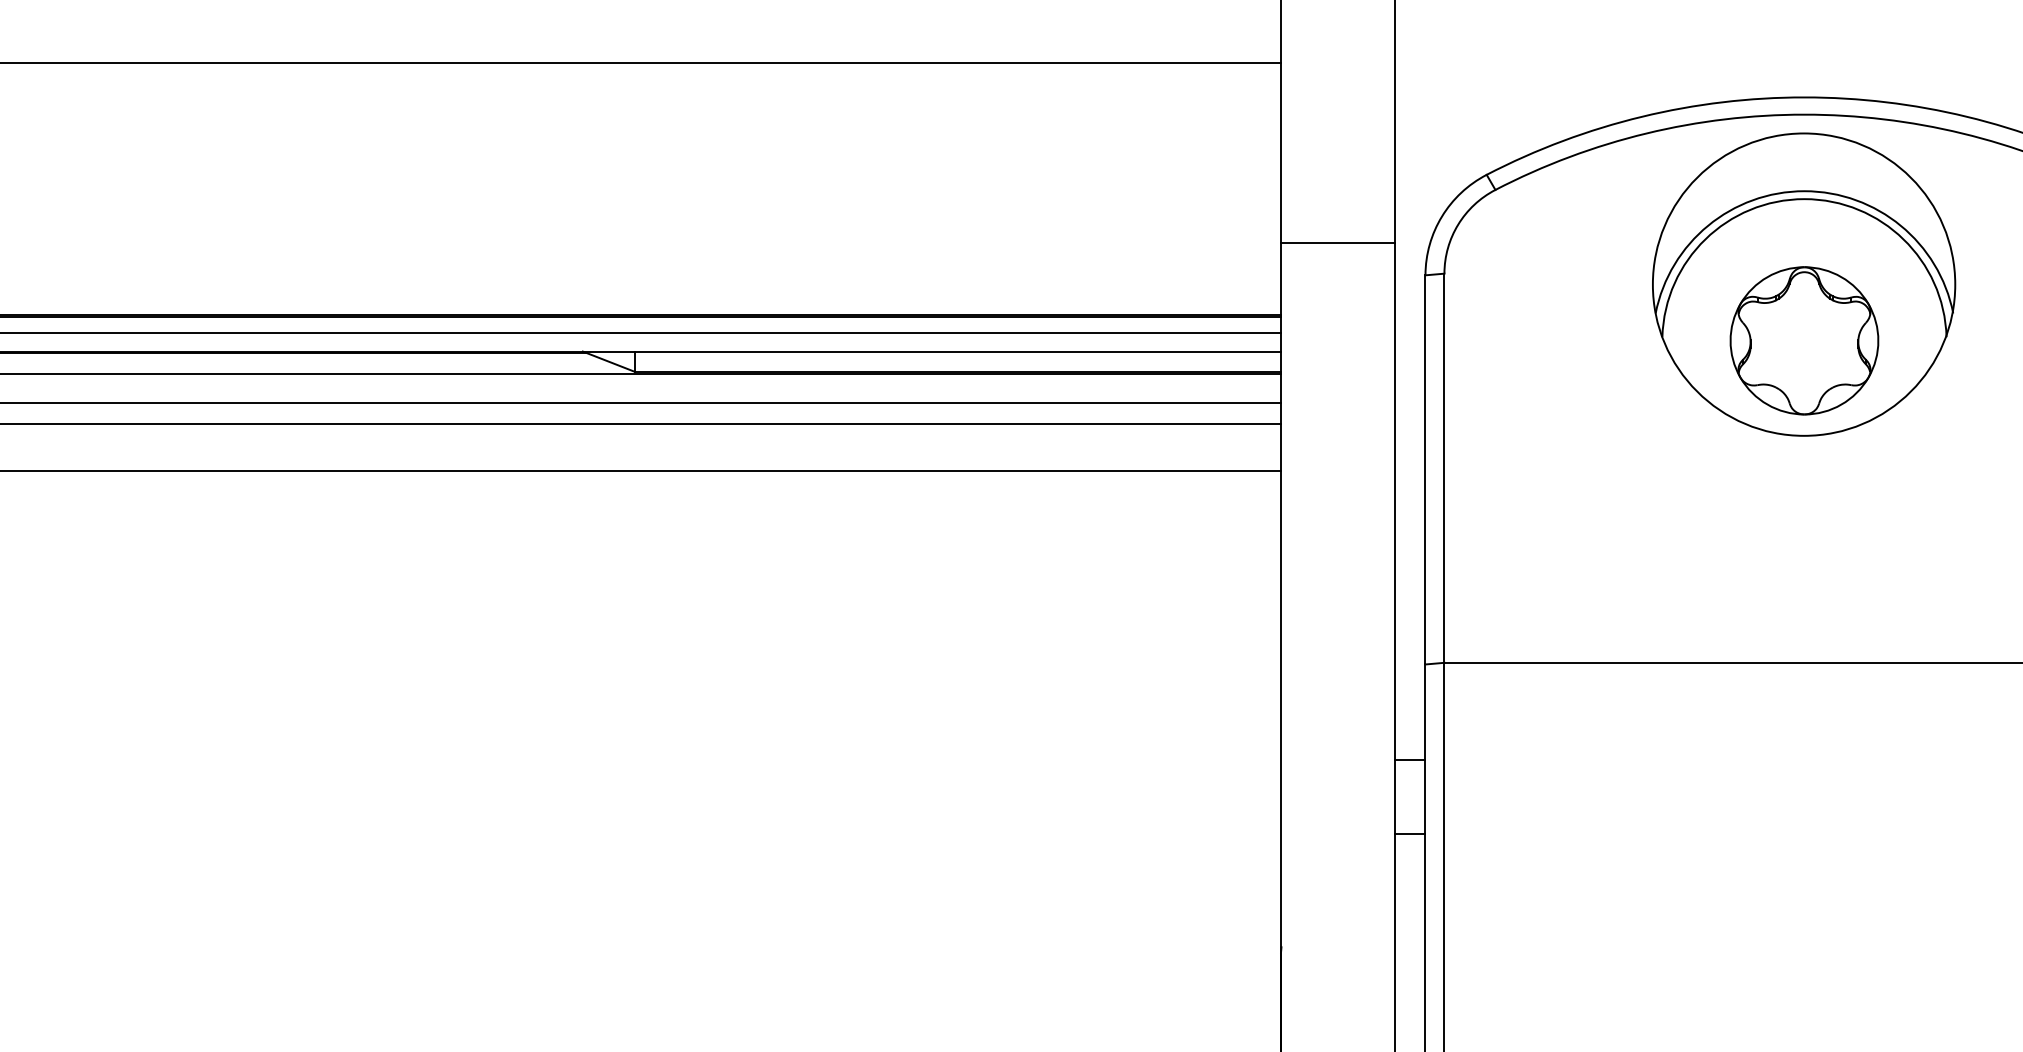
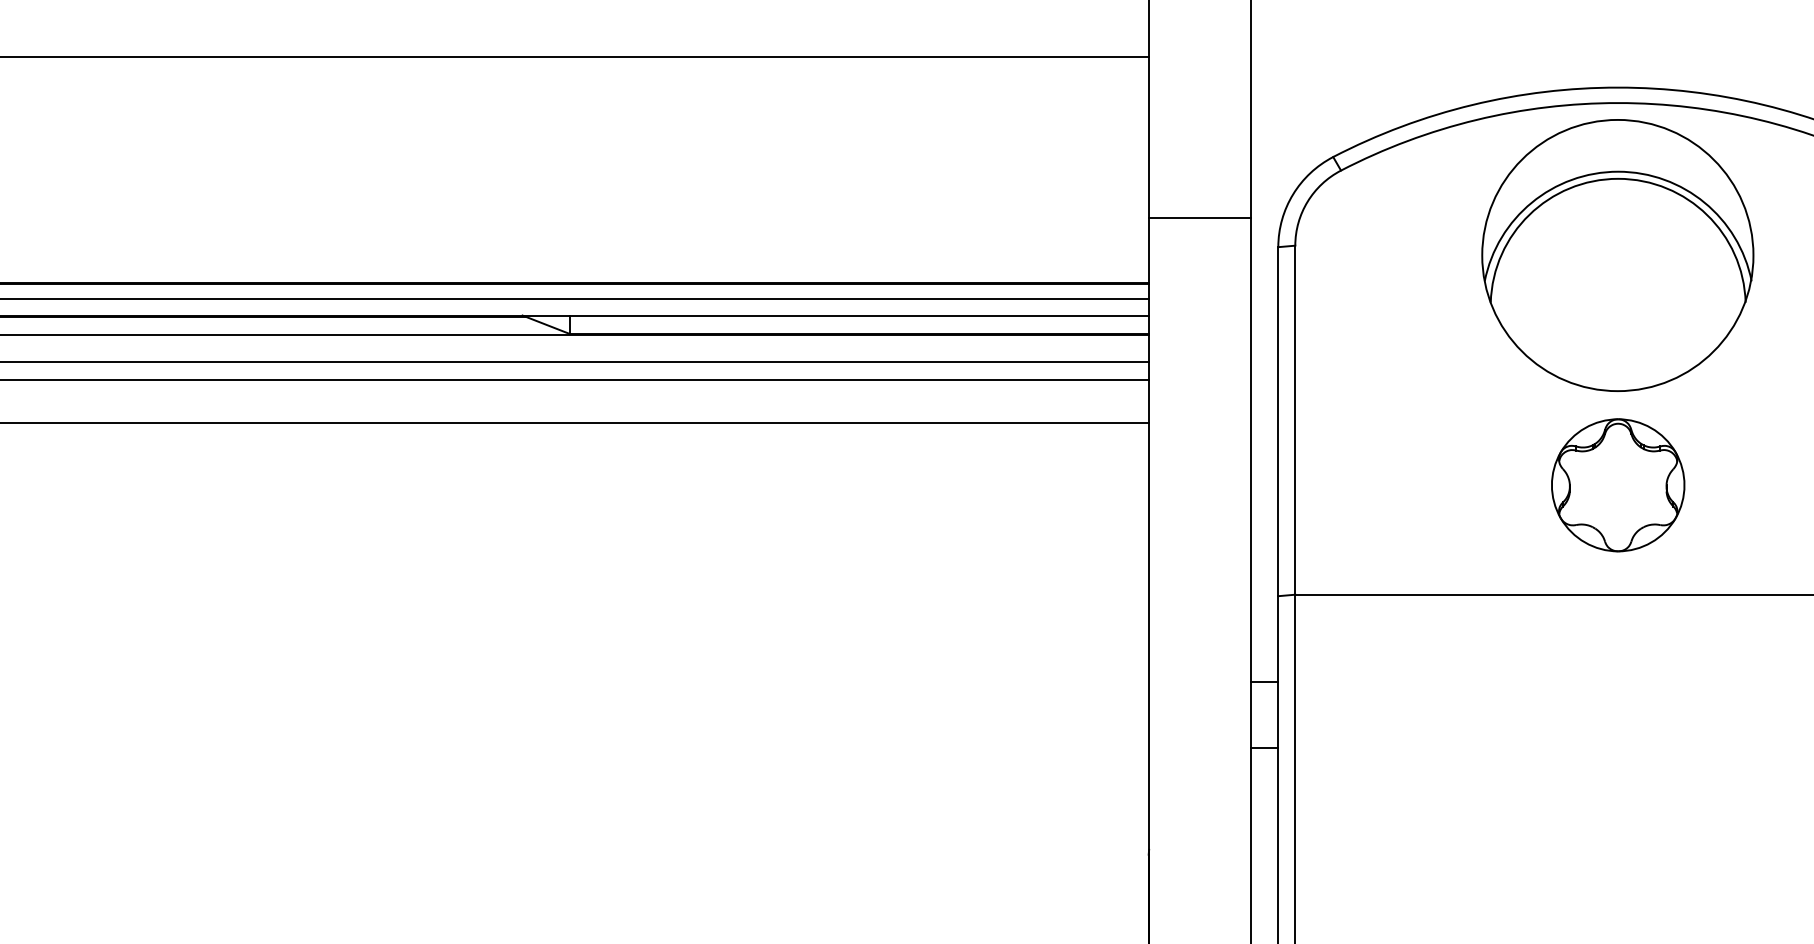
part: (1804, 340) -> (1618, 485), moved

